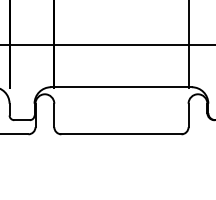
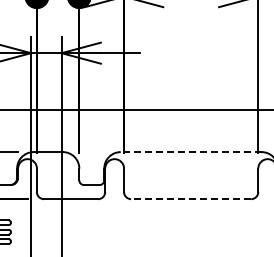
line: (120, 87) -> (190, 152), solid -> dashed
line: (120, 134) -> (190, 199), solid -> dashed

